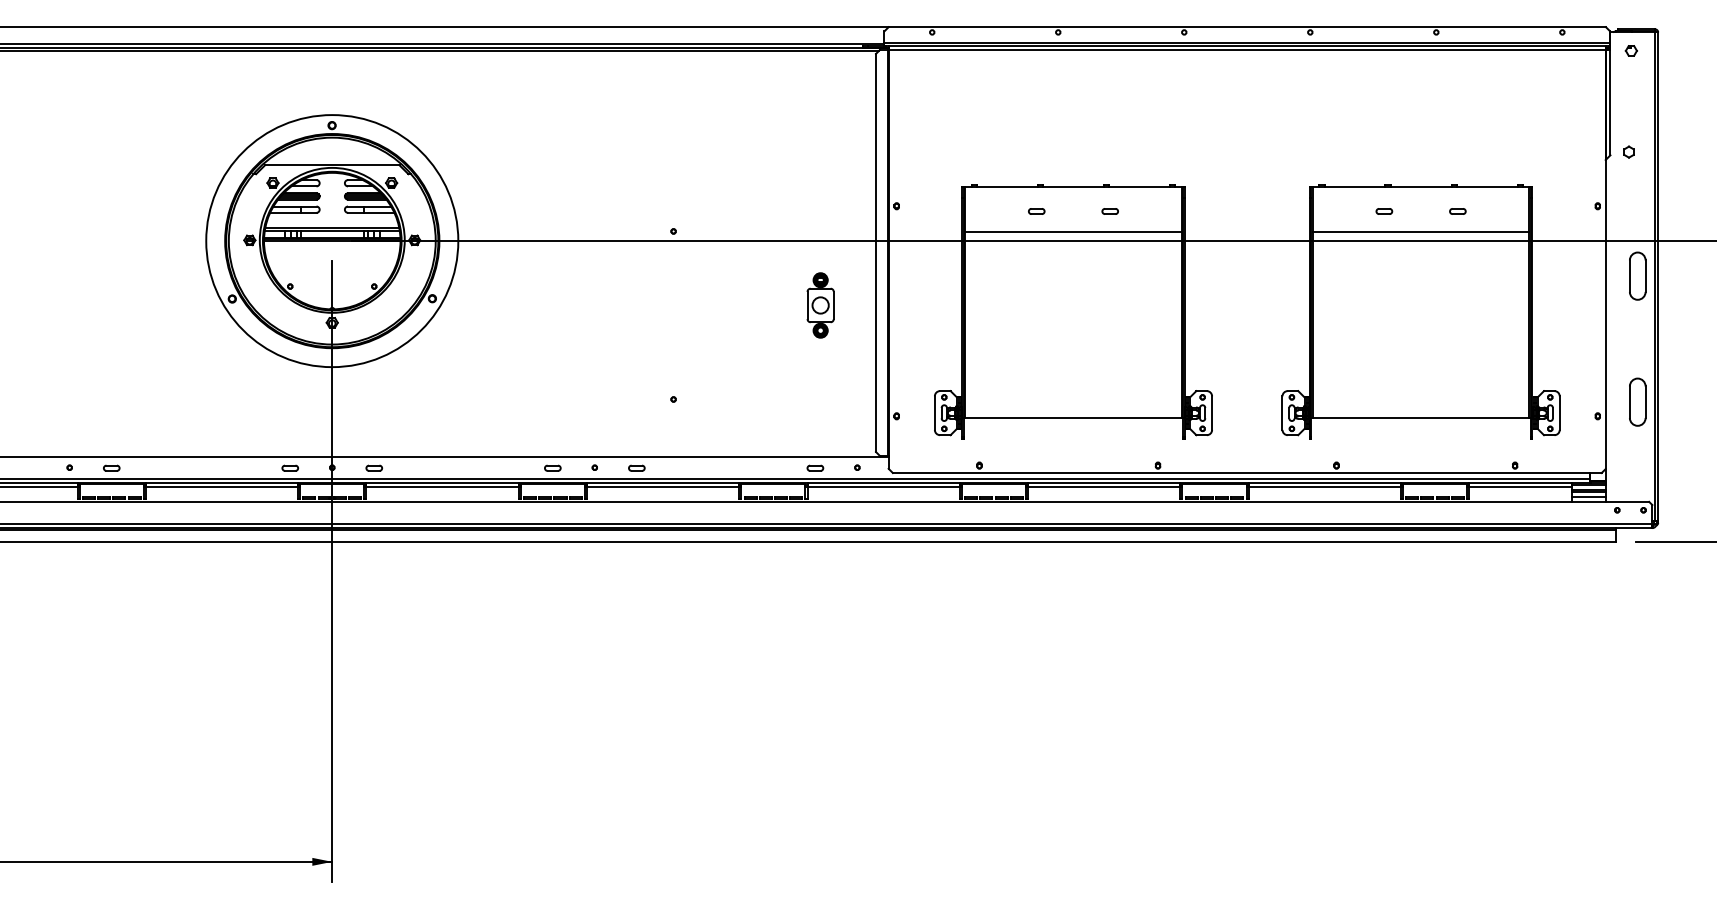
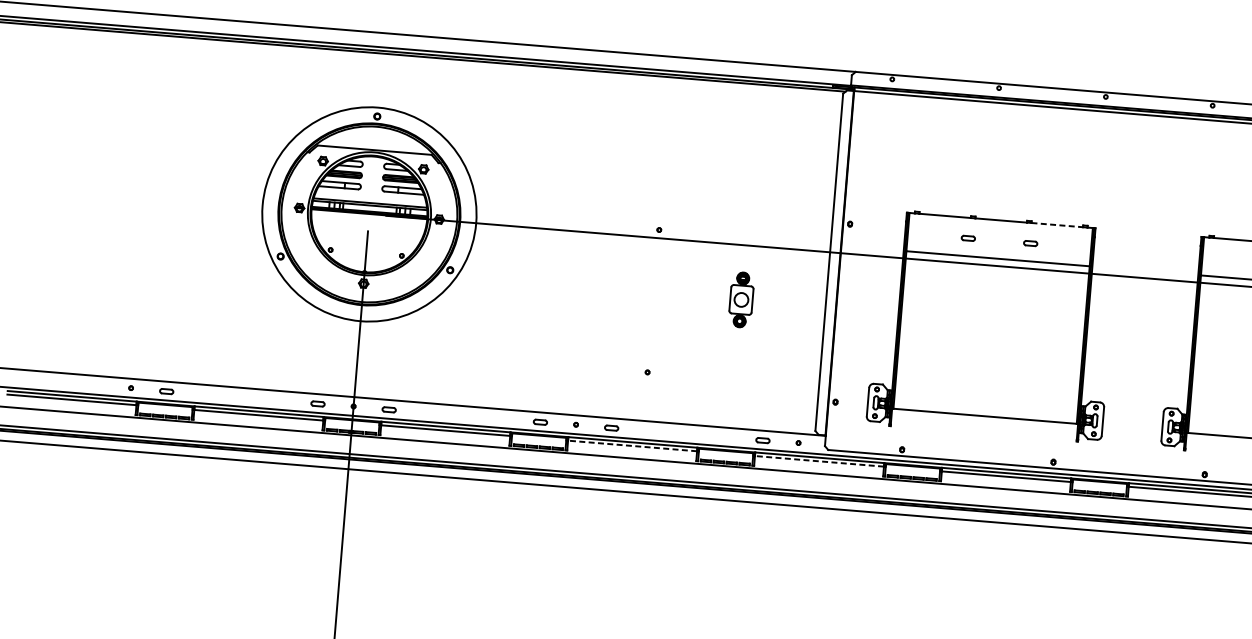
line: (1140, 187) -> (1057, 225), solid -> dashed
part: (820, 305) -> (741, 299), moved
line: (662, 487) -> (632, 446), solid -> dashed
line: (883, 487) -> (819, 461), solid -> dashed

